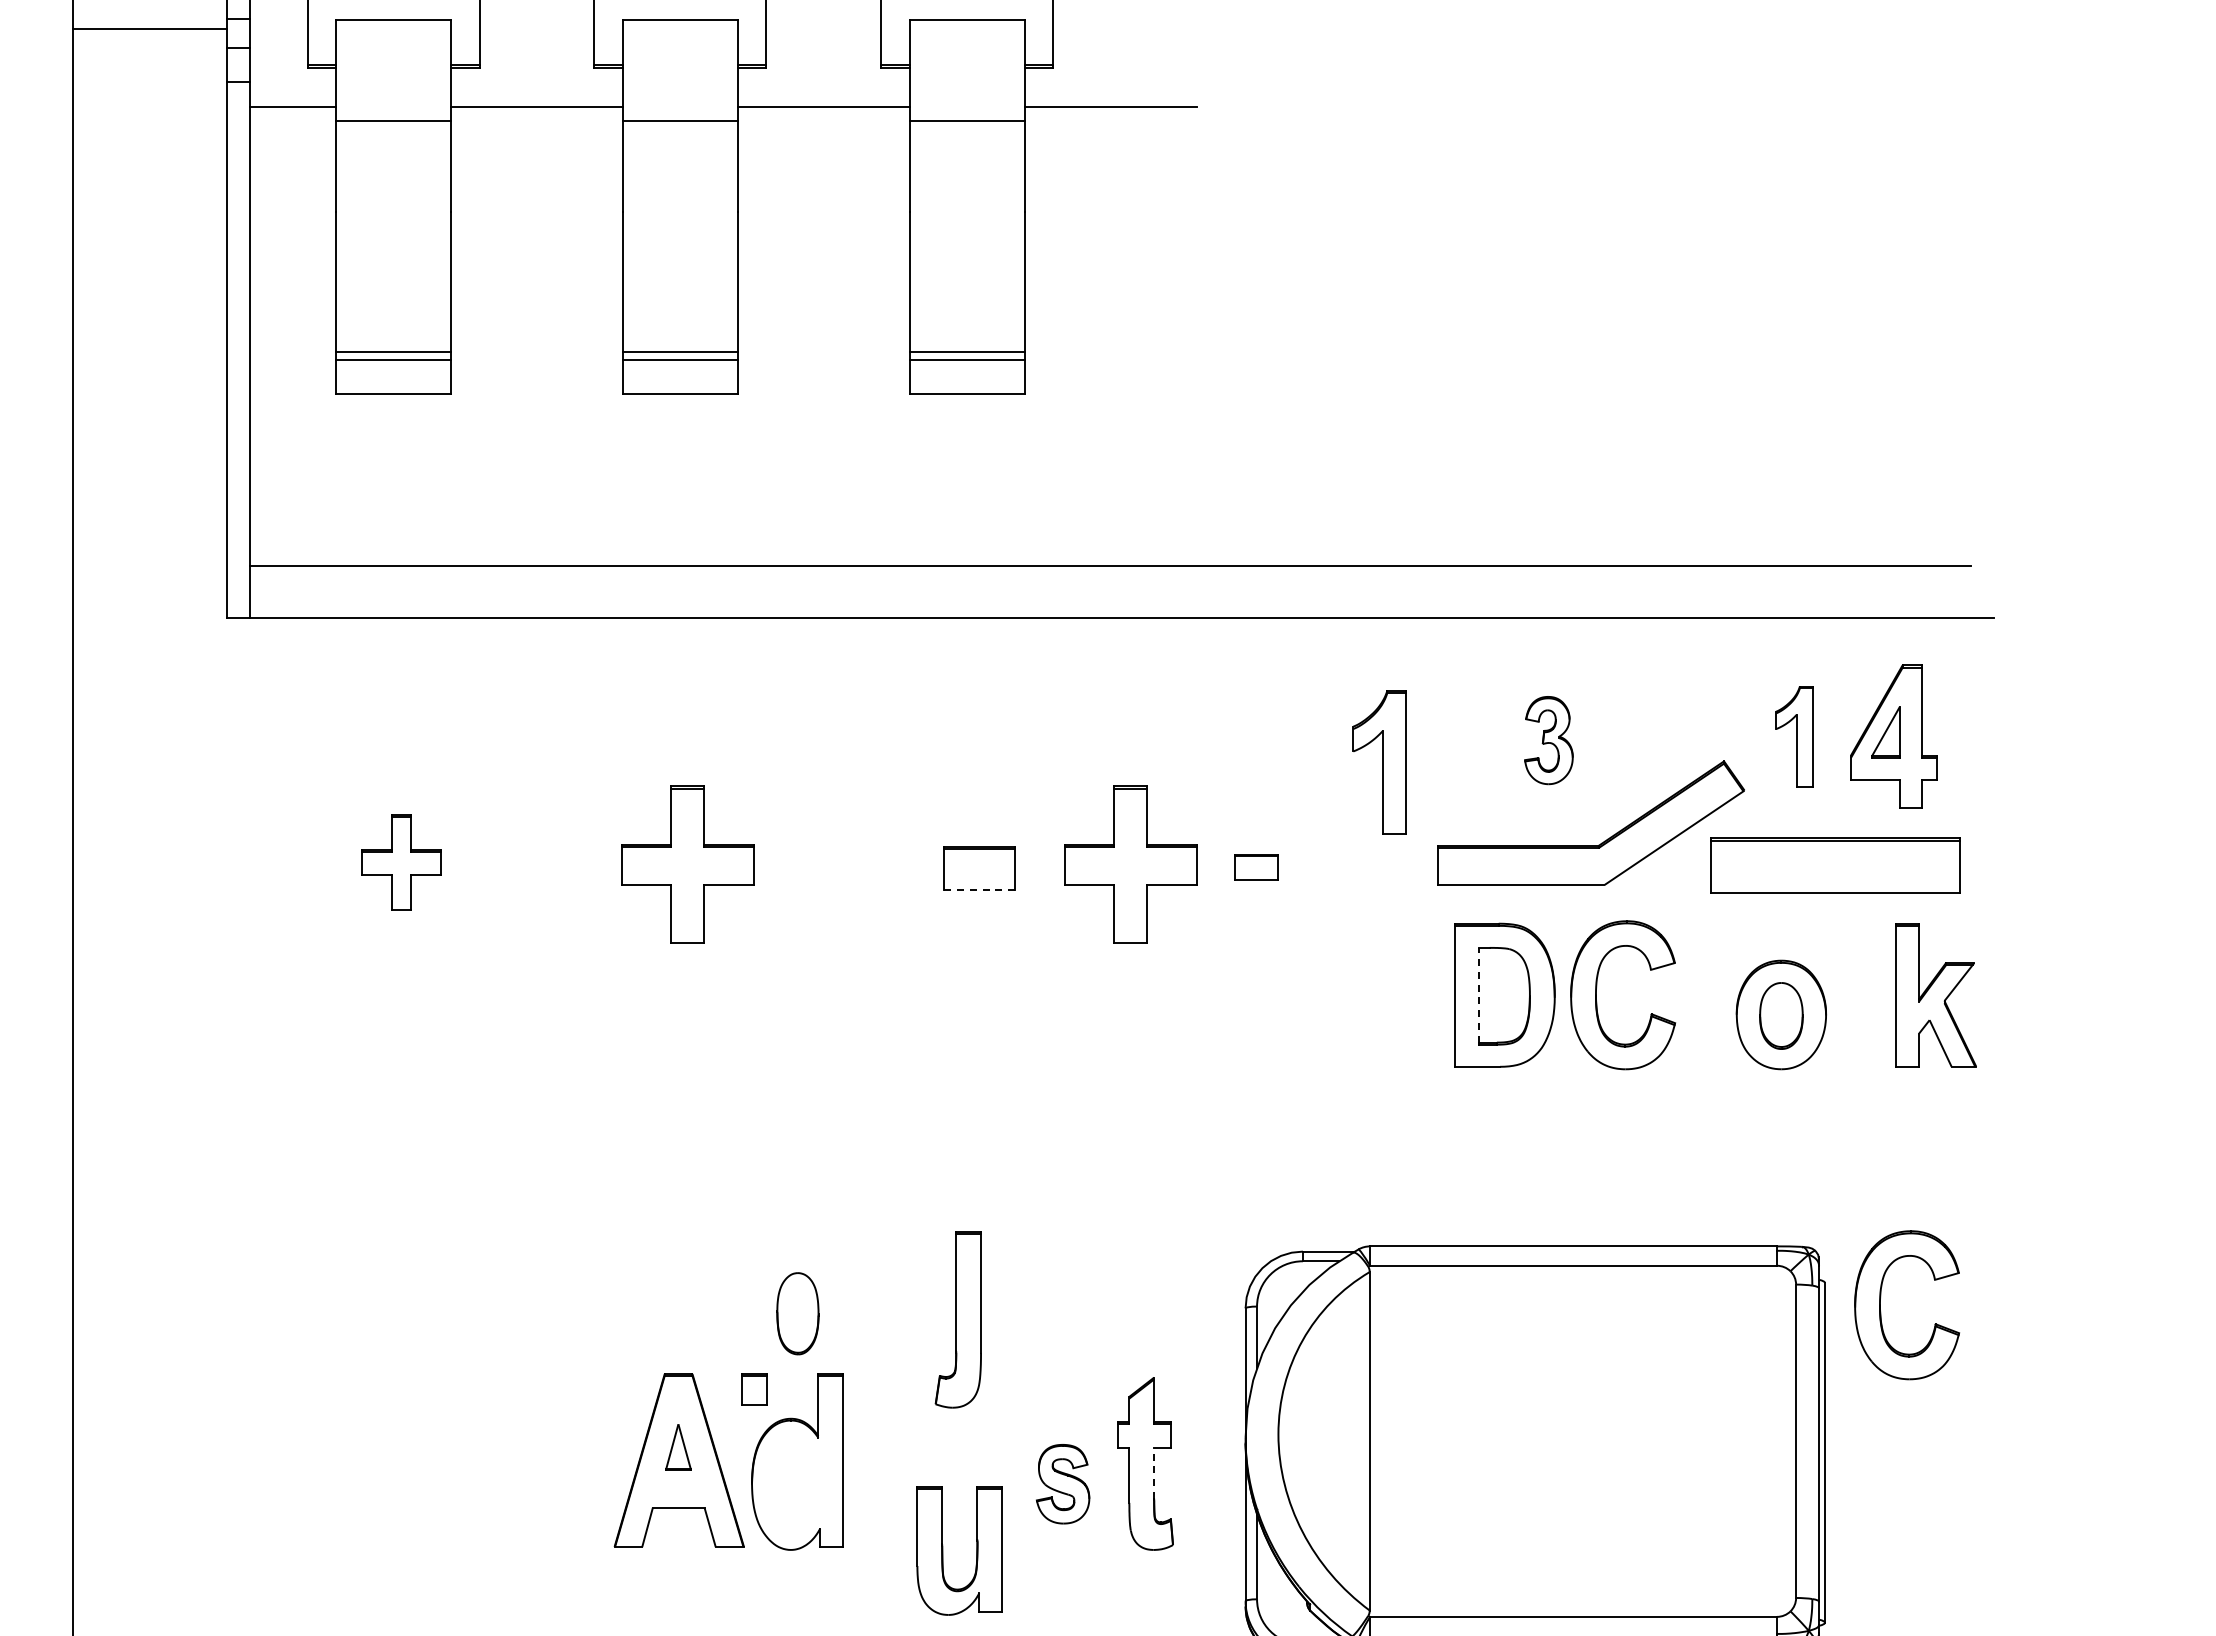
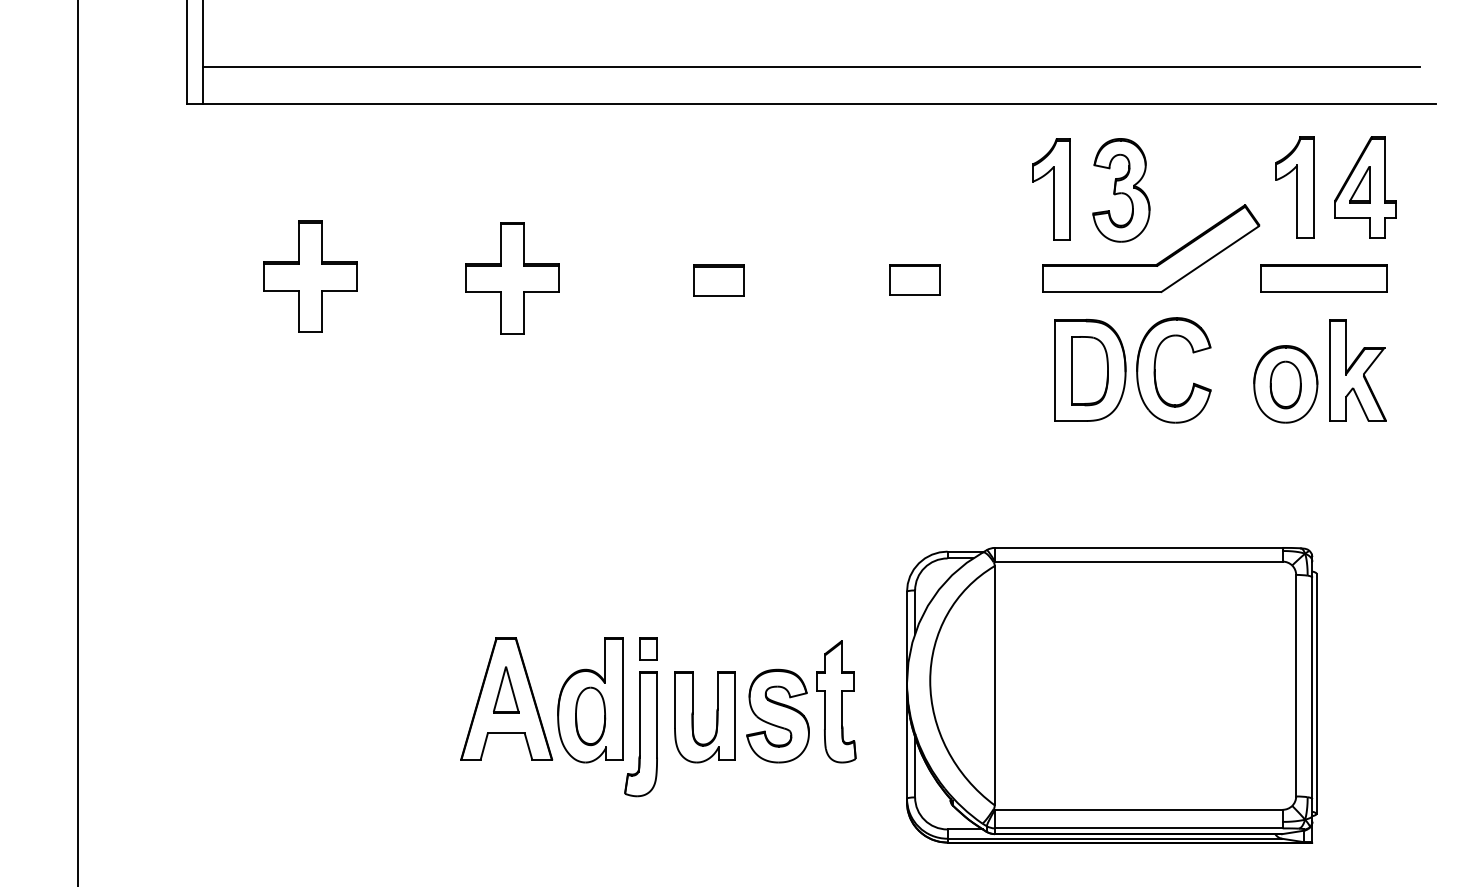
part: (1794, 736) -> (1295, 187), size x1.43
part: (1548, 740) -> (1121, 190), size x1.67
part: (1379, 762) -> (1051, 189), moved
part: (401, 862) -> (310, 276), size x1.67
part: (1130, 864) -> (825, 277), removed
part: (1835, 865) -> (1324, 278), size x0.71
part: (1256, 867) -> (914, 280), size x1.67
line: (979, 889) -> (718, 295), dashed -> solid
line: (1478, 994) -> (1071, 369), dashed -> solid
part: (1935, 995) -> (1357, 370), moved
part: (1881, 1312) -> (1356, 594), removed
part: (797, 1313) -> (590, 716), moved
part: (957, 1319) -> (640, 733), moved
part: (754, 1389) -> (648, 649), moved
part: (678, 1447) -> (506, 690), size x1.43
line: (1154, 1472) -> (842, 707), dashed -> solid
part: (1062, 1483) -> (777, 715), size x1.67
part: (943, 1550) -> (693, 716), moved

